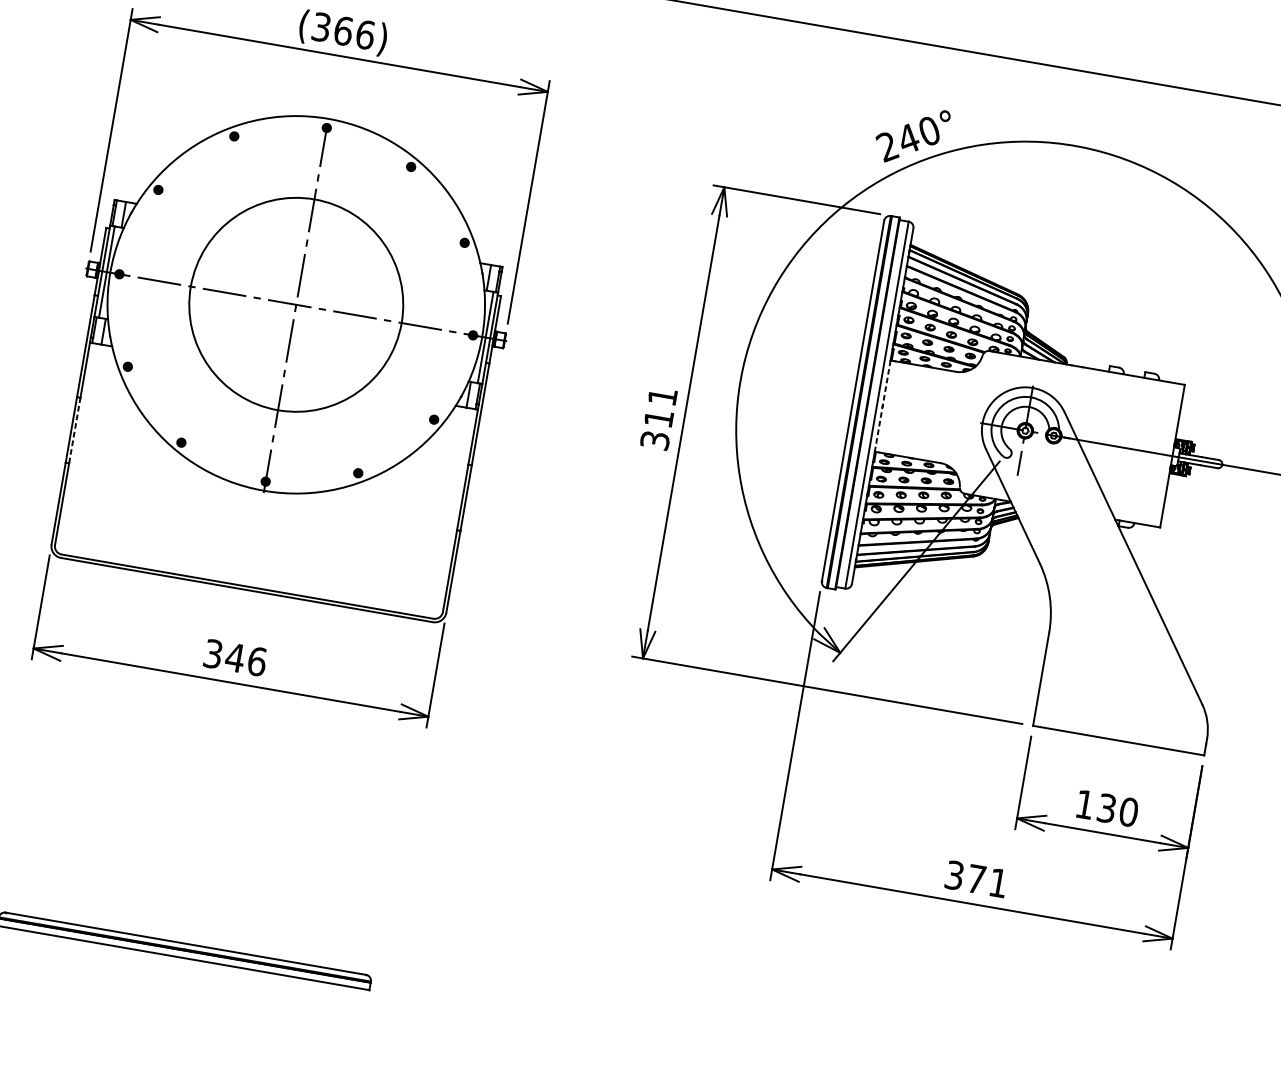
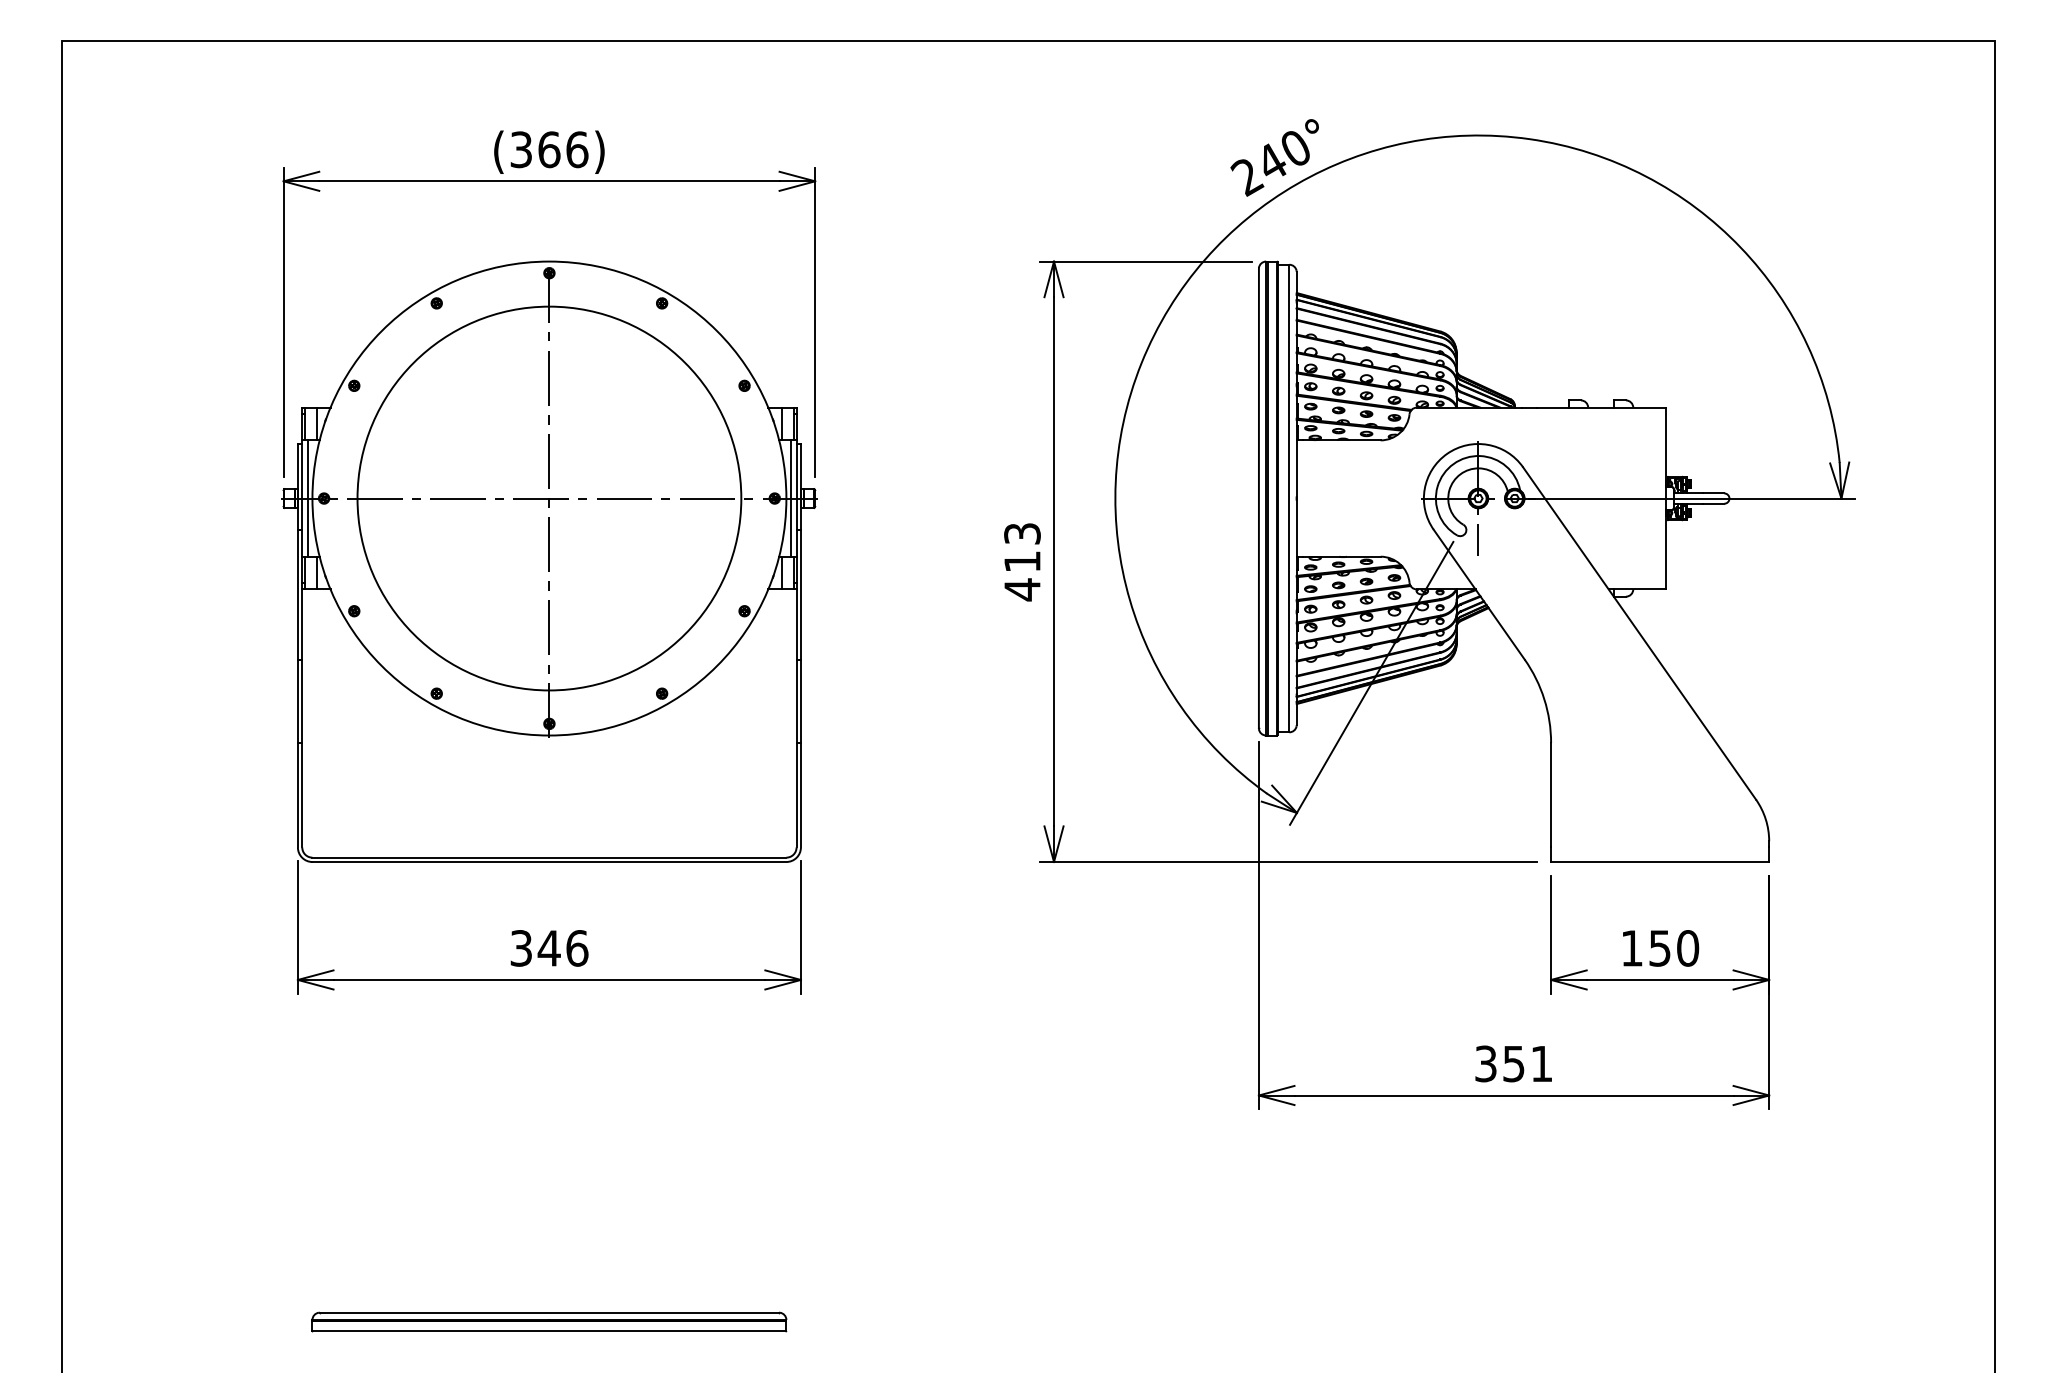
circle: (296, 304) -> (549, 498), size x1.43
line: (882, 406) -> (1296, 499), dashed -> solid
text: (658, 419) -> (1022, 562), 311 -> 413
line: (74, 430) -> (302, 701), dashed -> solid
text: (1107, 808) -> (1660, 948), 130 -> 150
text: (976, 879) -> (1513, 1064), 371 -> 351

